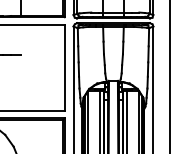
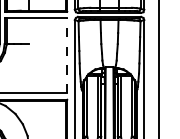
line: (65, 67) -> (67, 55), solid -> dashed

